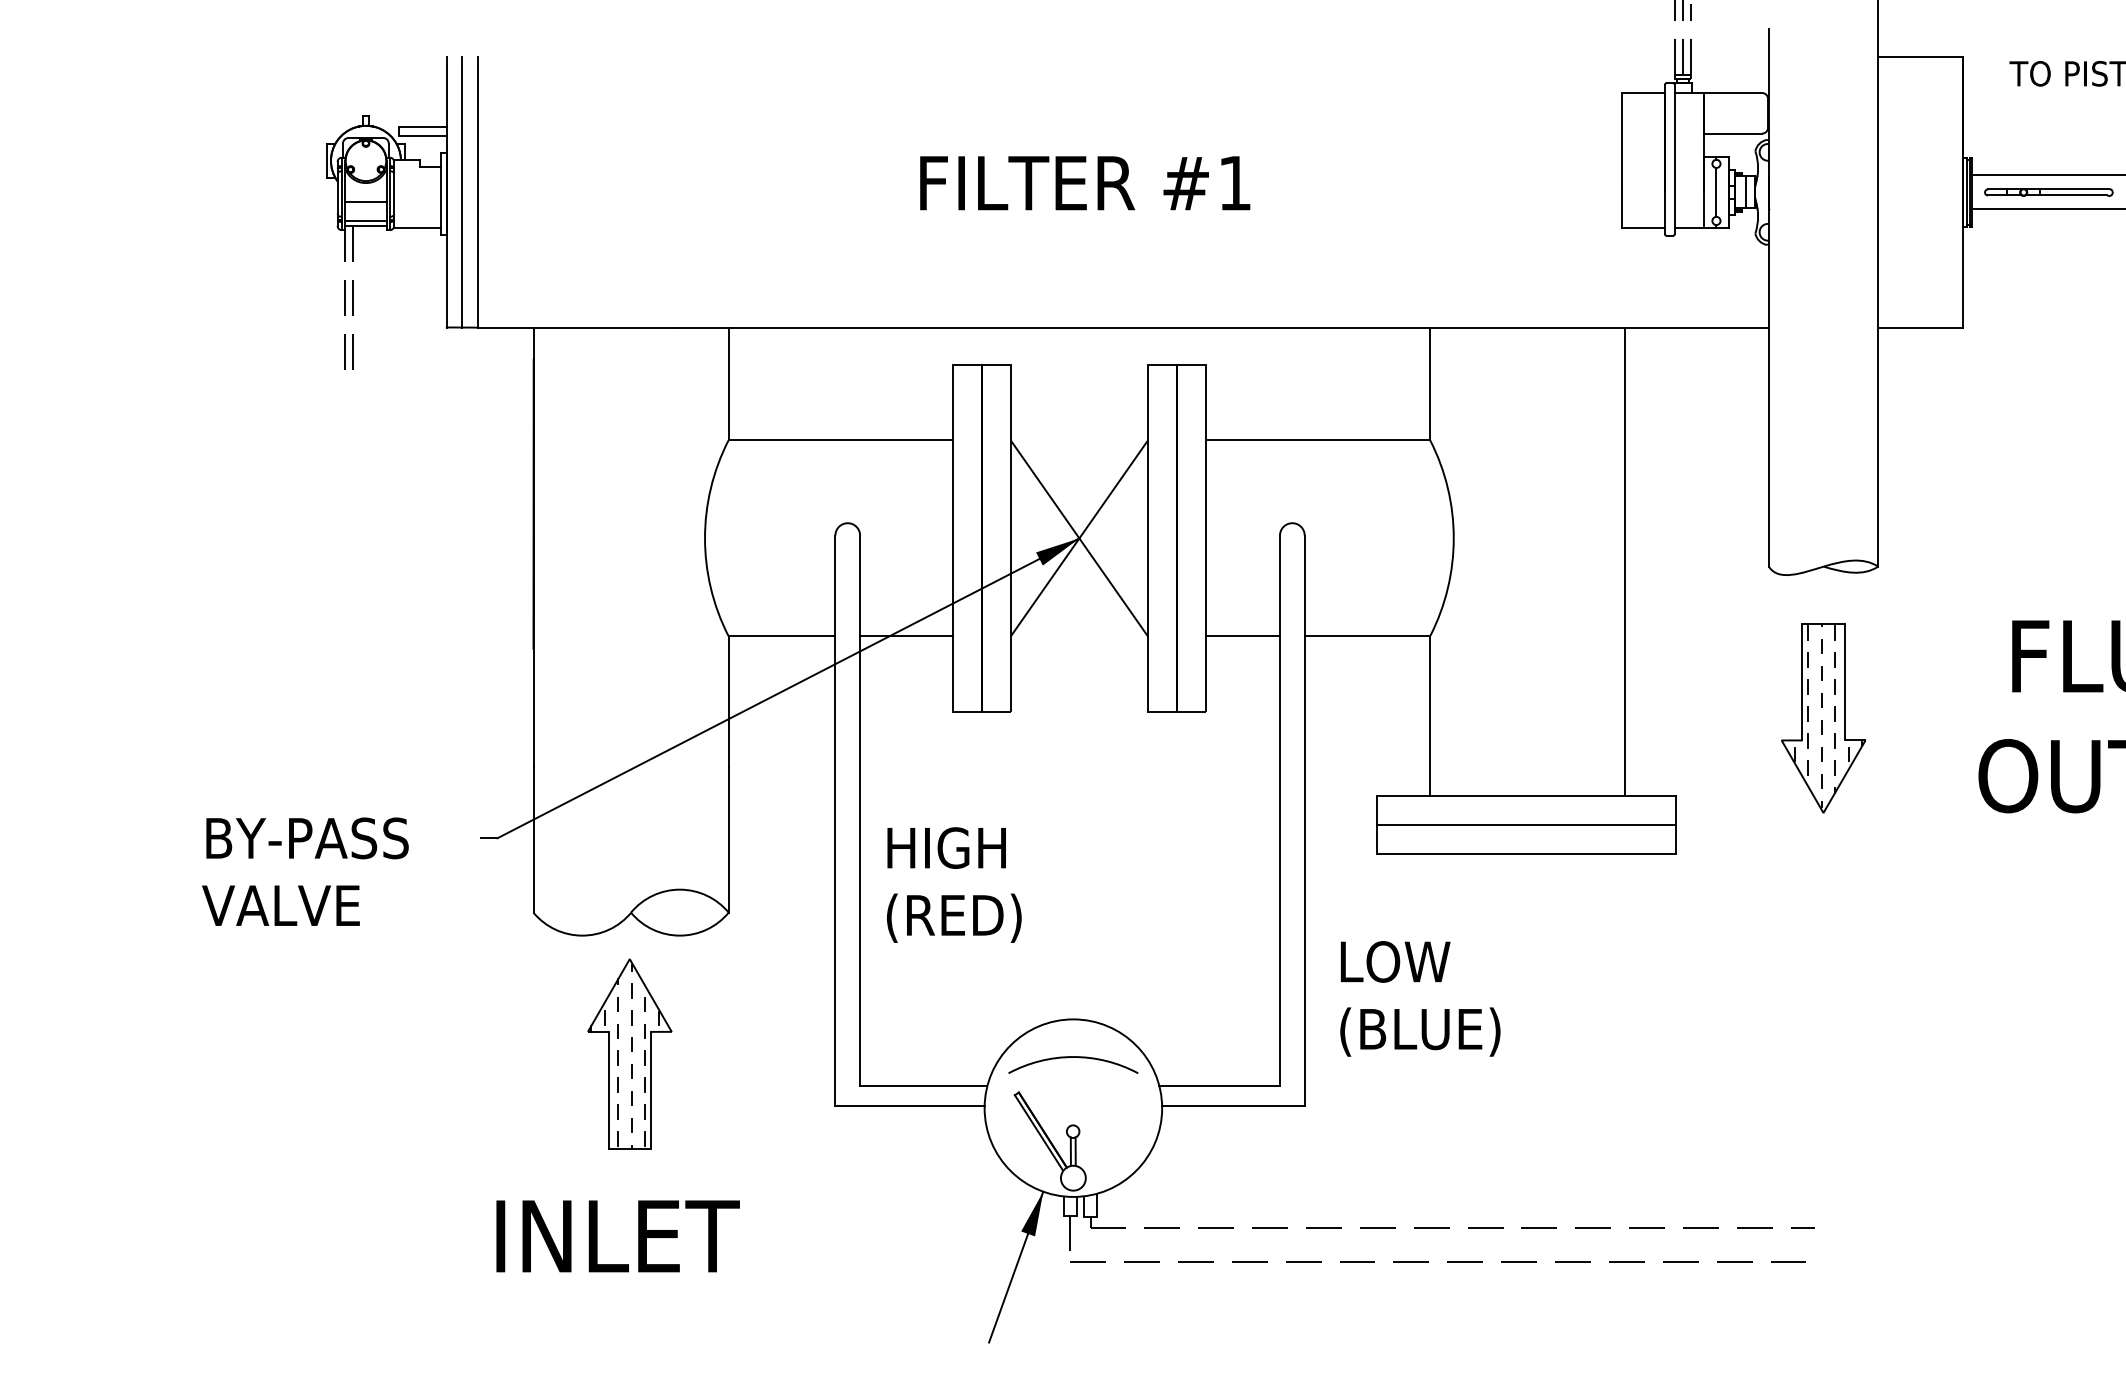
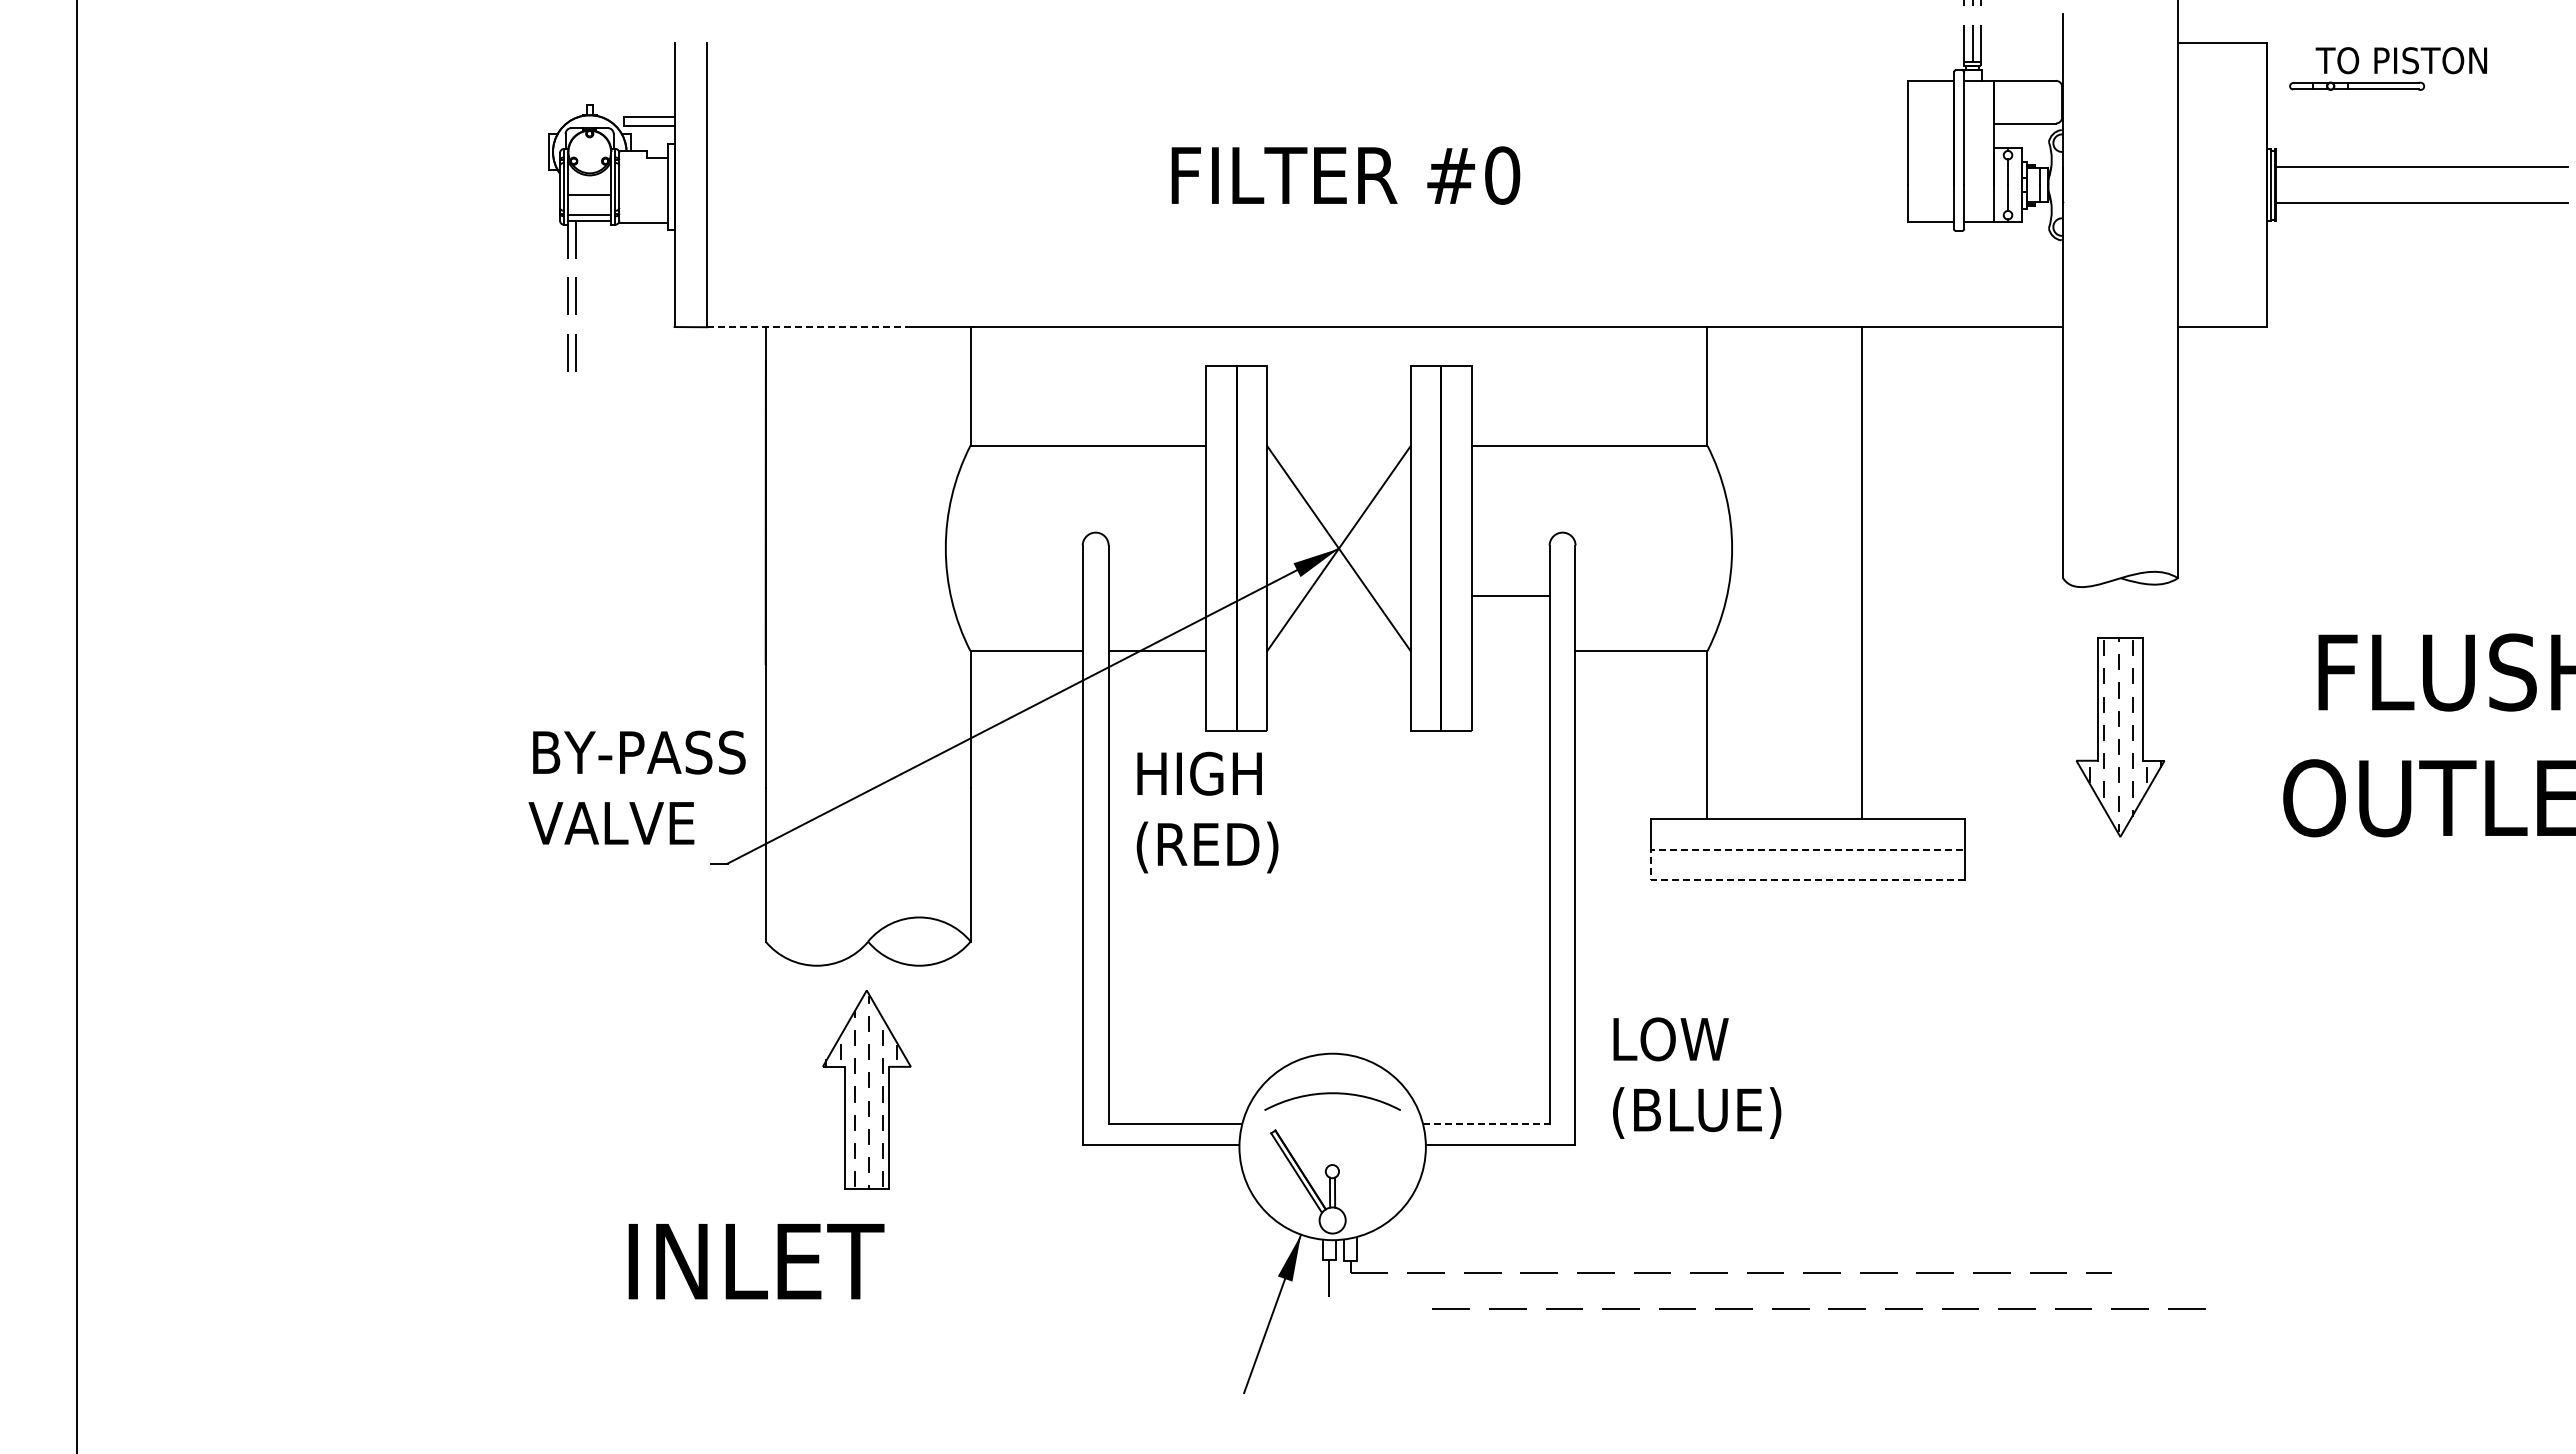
text: (1235, 183) -> (1502, 175), #1 -> #0
part: (2049, 191) -> (2357, 85), moved
line: (461, 192) -> (690, 185), removed
line: (576, 327) -> (810, 327), solid -> dashed
line: (1624, 561) -> (1862, 572), moved
line: (1242, 636) -> (1510, 596), moved
line: (1376, 839) -> (1651, 864), solid -> dashed
text: (304, 871) -> (636, 787), moved
text: (954, 884) -> (1207, 812), moved
text: (1420, 998) -> (1697, 1077), moved
line: (1219, 1085) -> (1486, 1123), solid -> dashed
text: (618, 1236) -> (756, 1261), moved
line: (1429, 1262) -> (1809, 1308), moved

